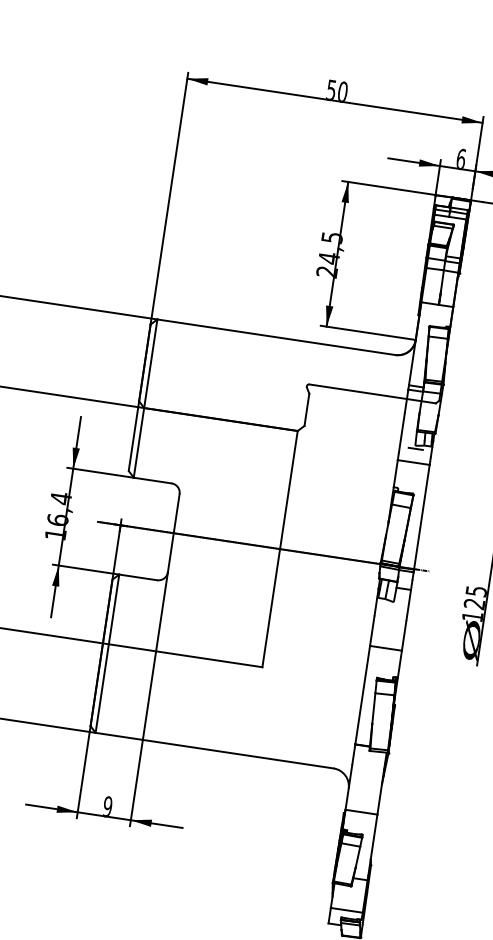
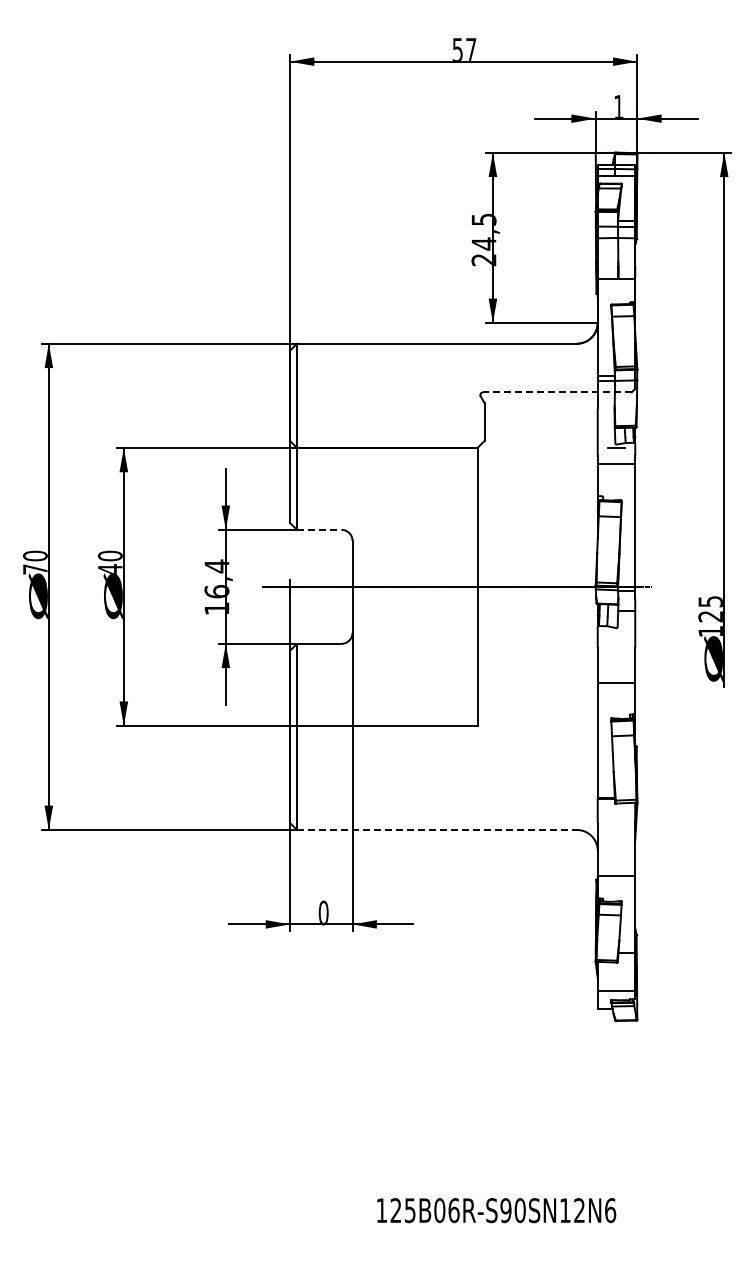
text: (343, 90) -> (471, 48), 50 -> 57
text: (461, 157) -> (618, 105), 6 -> 1
line: (371, 393) -> (556, 392), solid -> dashed
line: (152, 480) -> (319, 529), solid -> dashed
line: (214, 750) -> (436, 829), solid -> dashed
text: (107, 806) -> (323, 912), 9 -> 0

